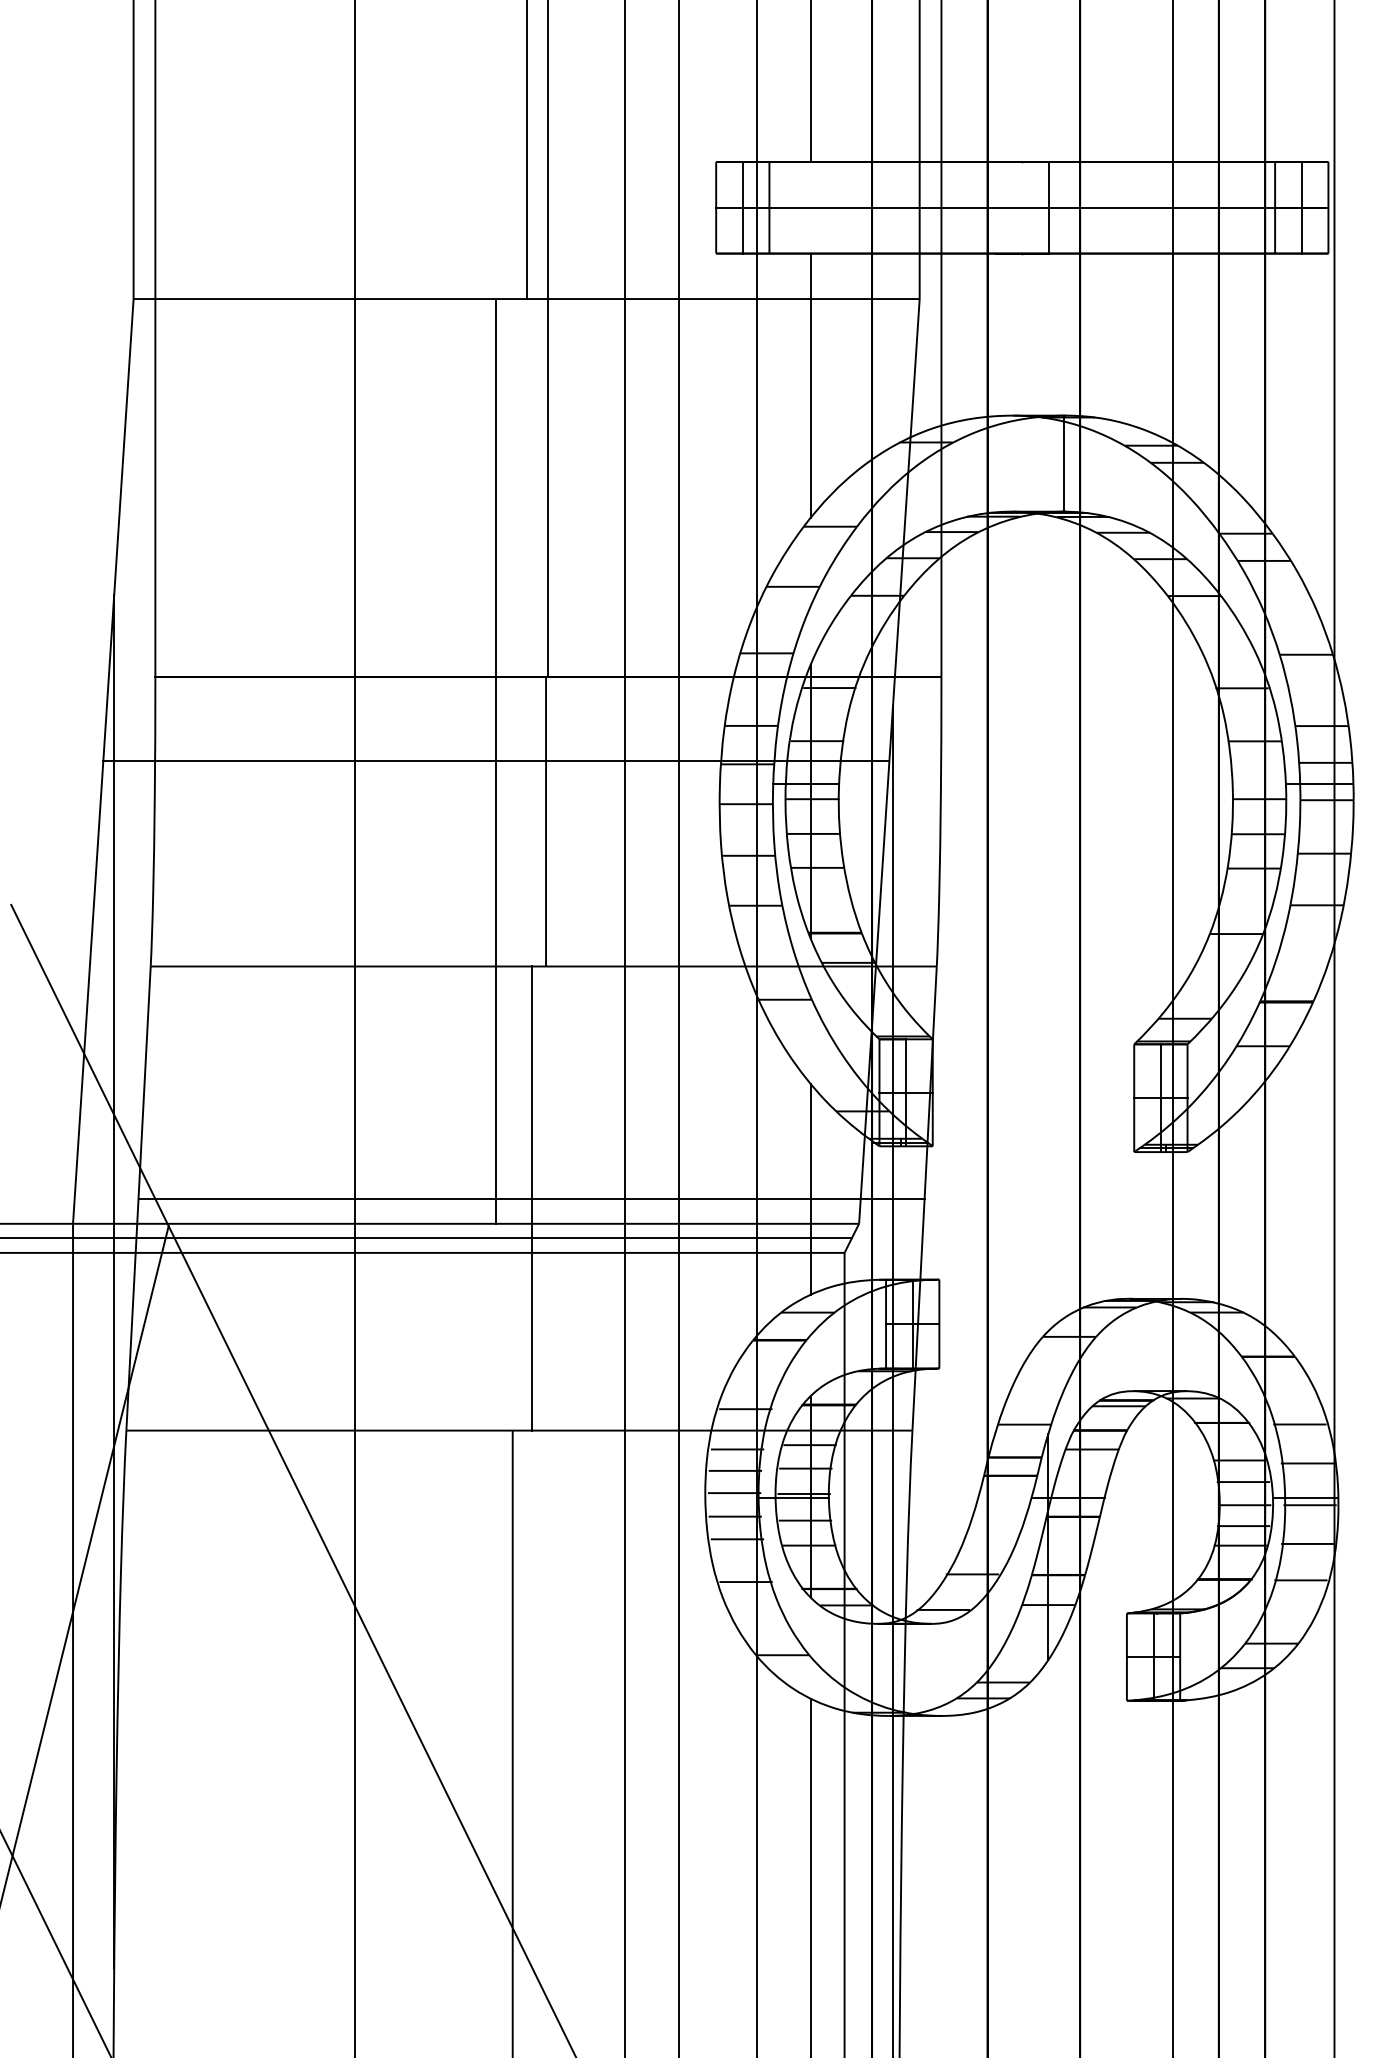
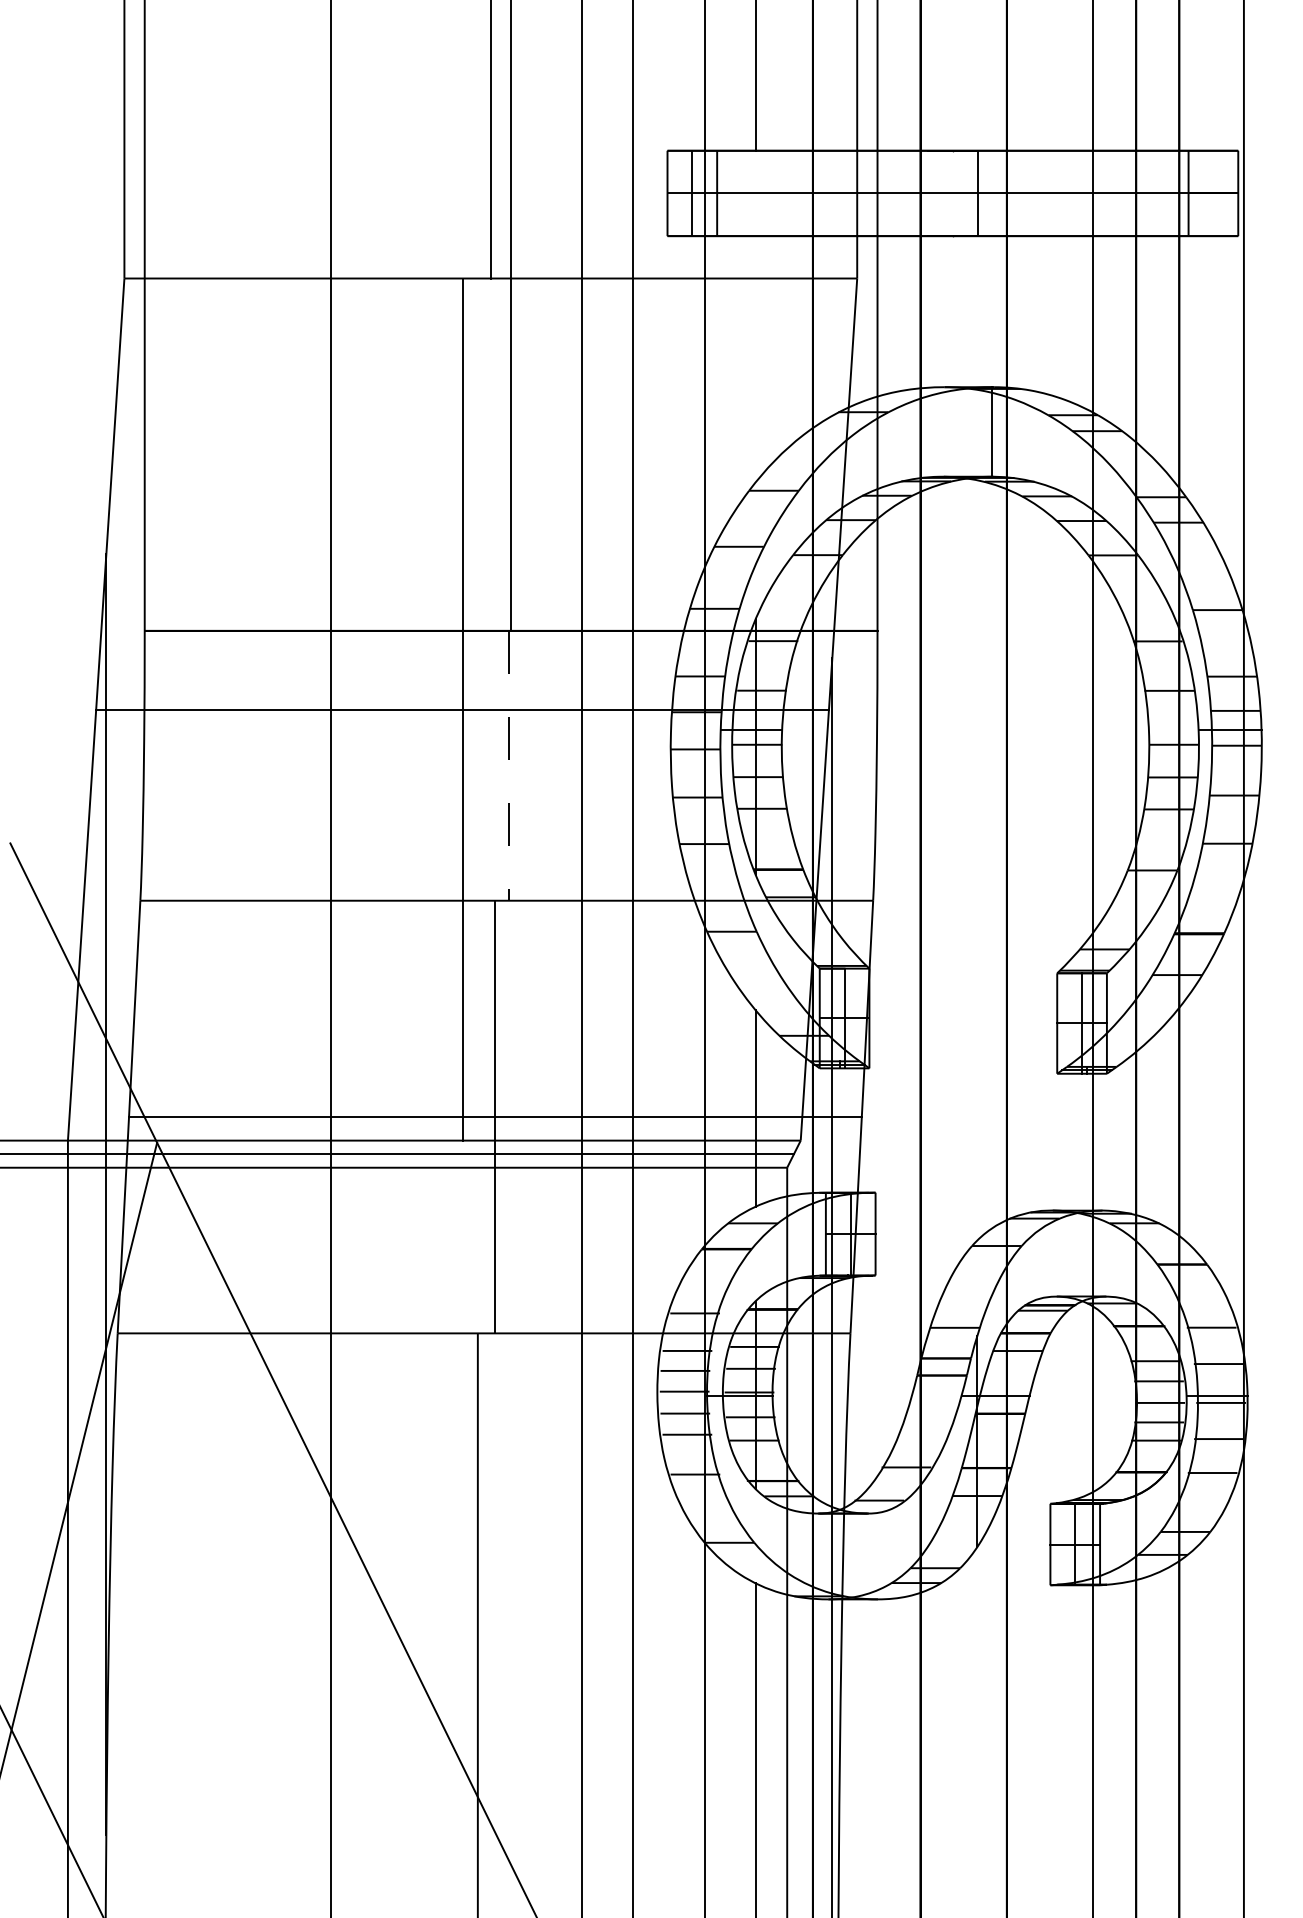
line: (1301, 207) -> (1213, 193), removed
line: (810, 385) -> (755, 359), removed
arc: (545, 825) -> (508, 769), solid -> dashed

